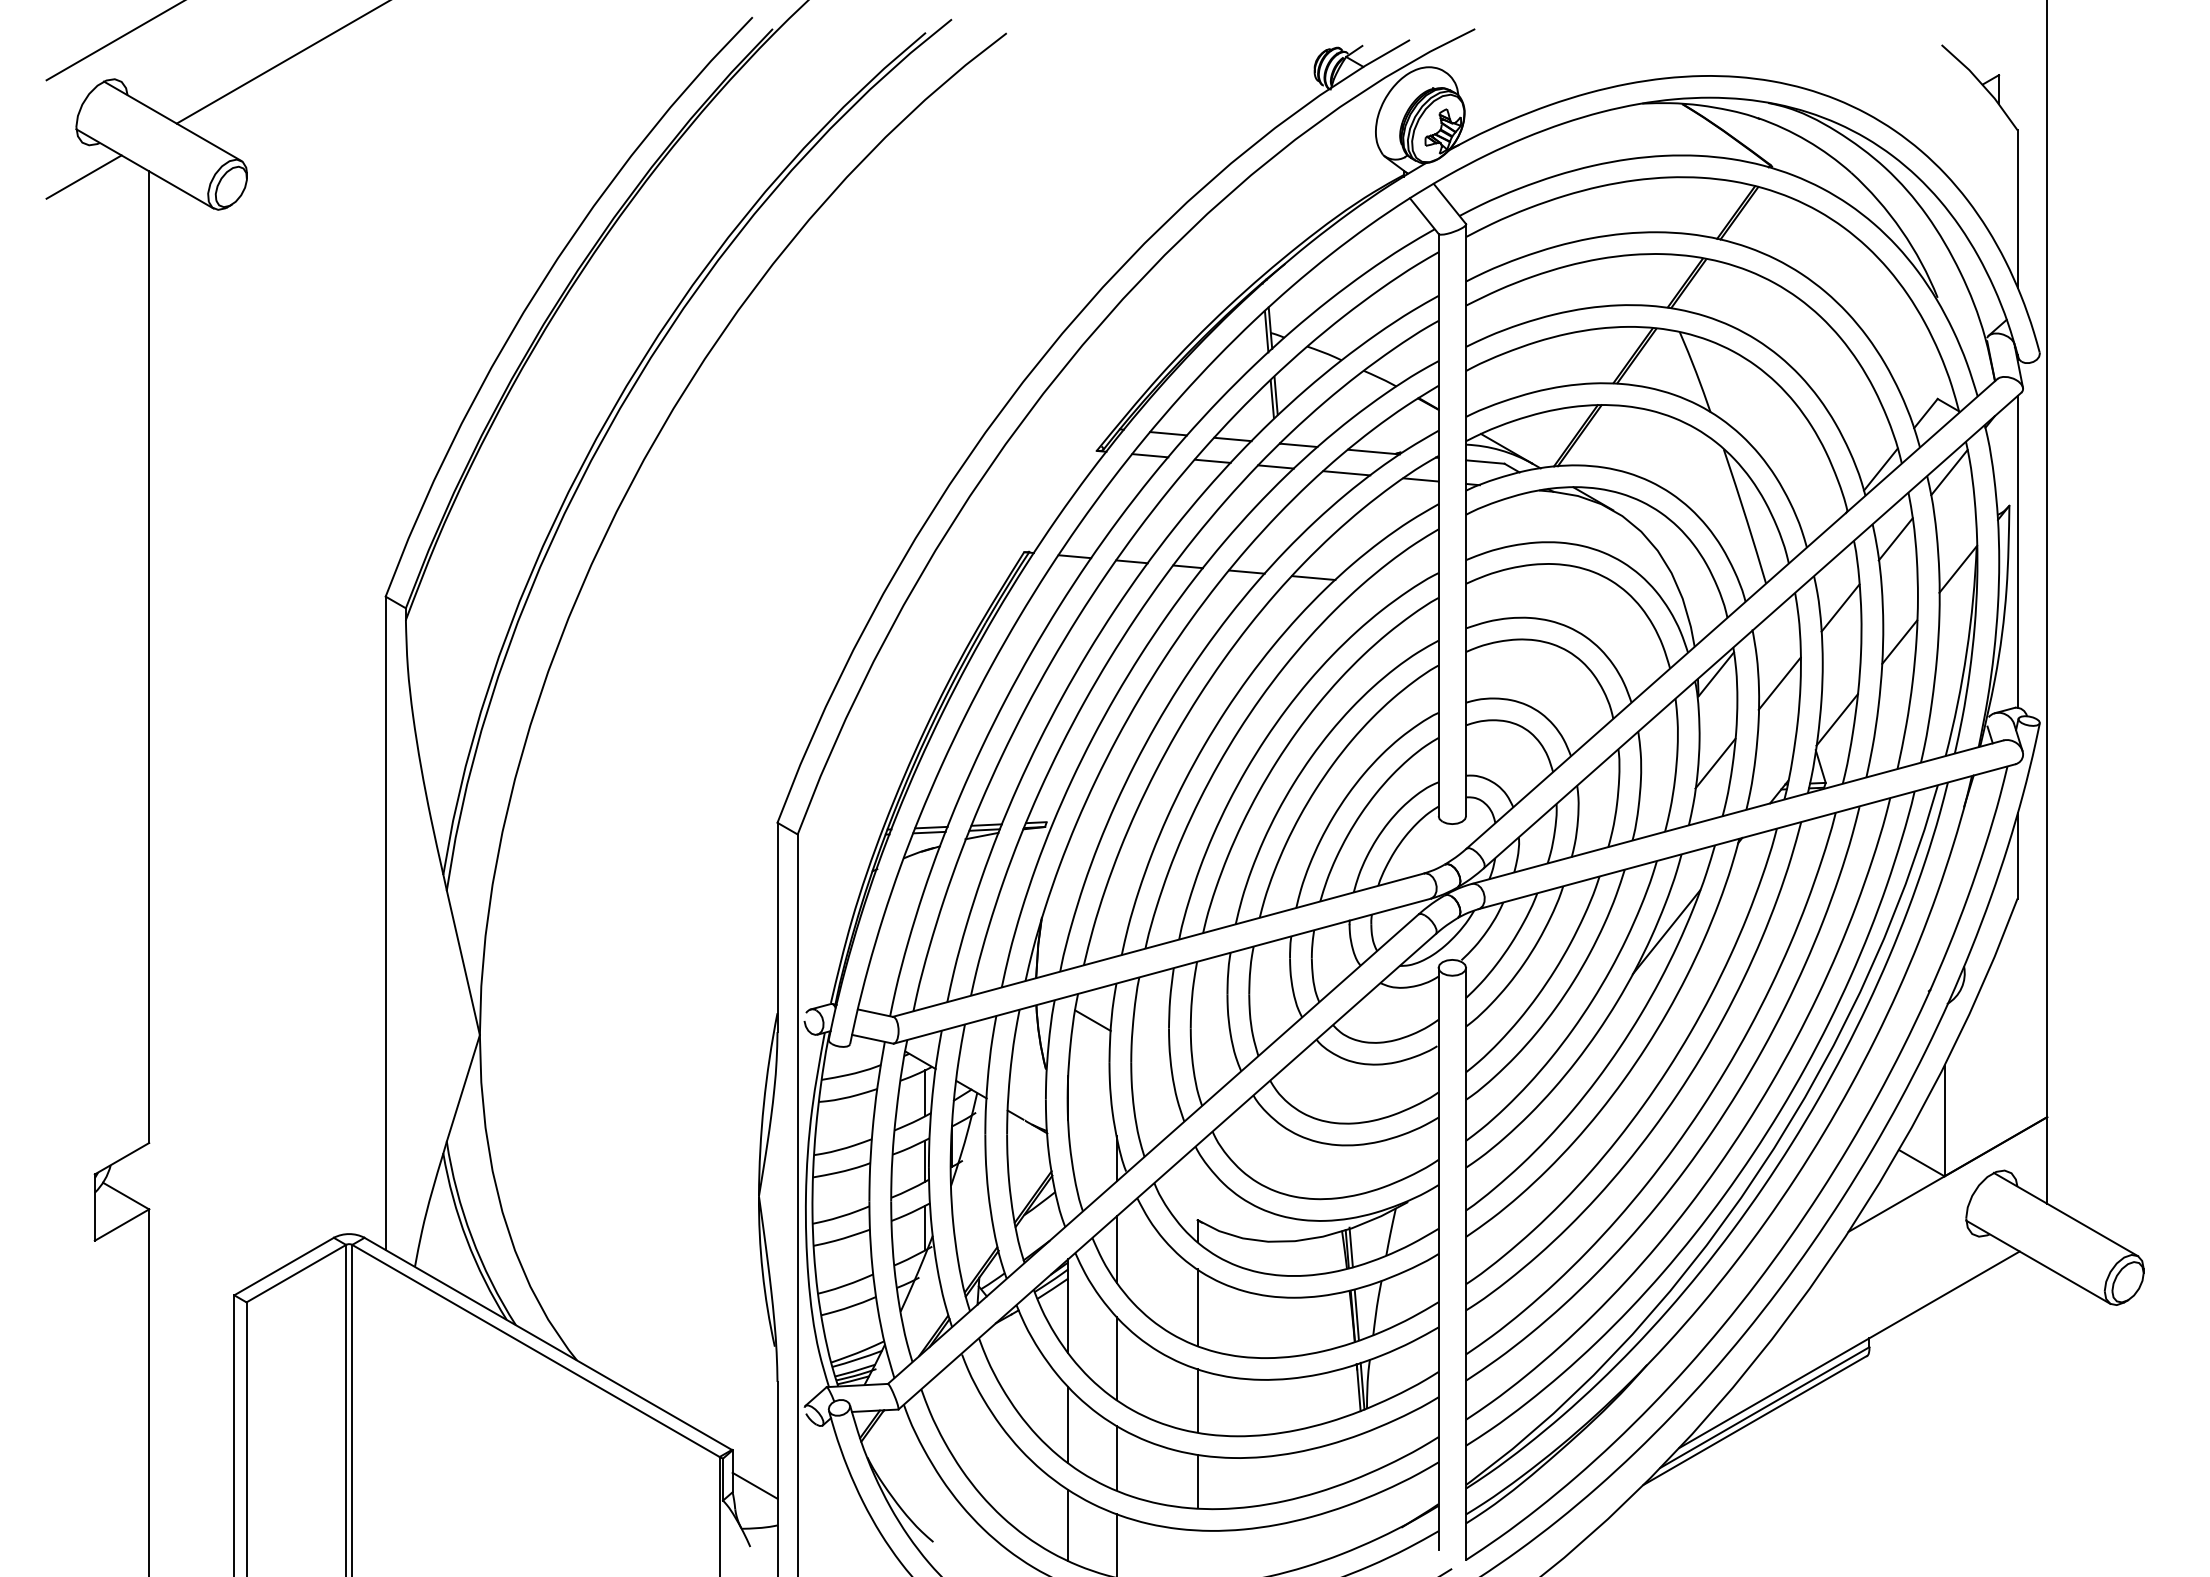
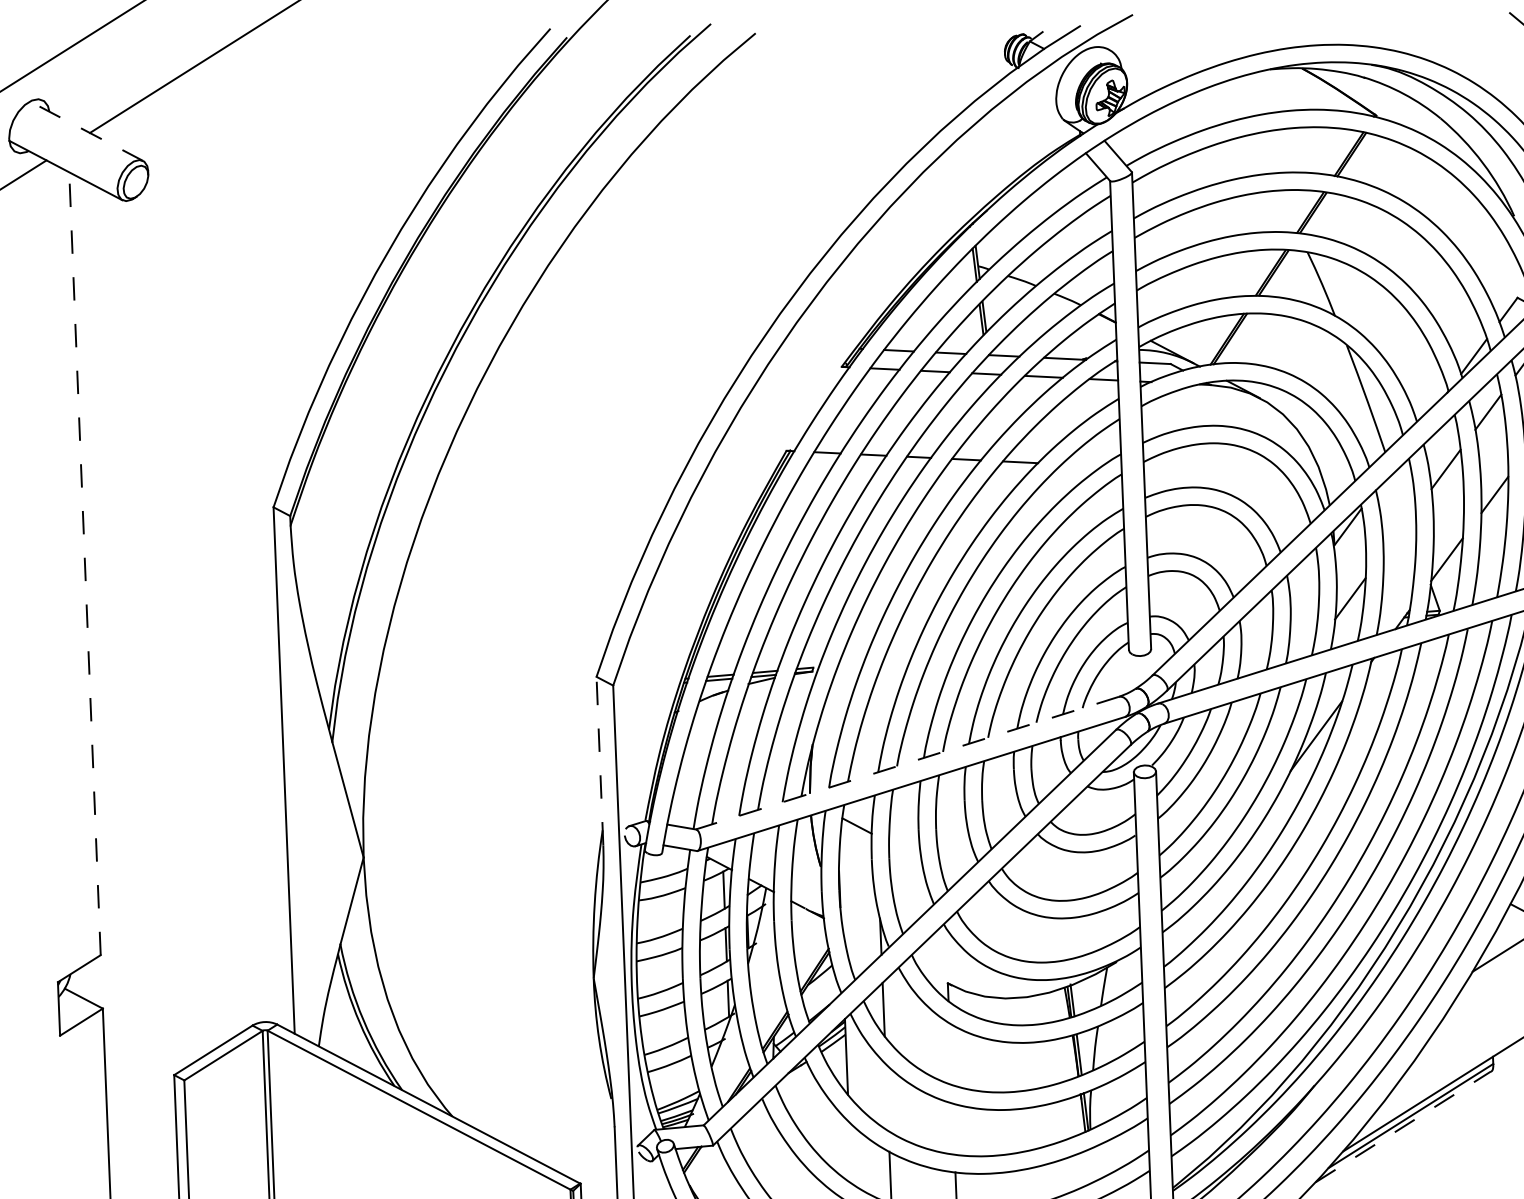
line: (172, 121) -> (86, 131), solid -> dashed
line: (149, 657) -> (85, 563), solid -> dashed
line: (1779, 683) -> (1399, 532), removed
line: (777, 927) -> (599, 761), solid -> dashed
line: (1157, 945) -> (906, 763), solid -> dashed
line: (1197, 1307) -> (950, 1053), removed
line: (1116, 1358) -> (887, 1097), removed
line: (1197, 1400) -> (953, 1128), removed
line: (1754, 1420) -> (1403, 1126), solid -> dashed
line: (1068, 1424) -> (850, 1152), removed

